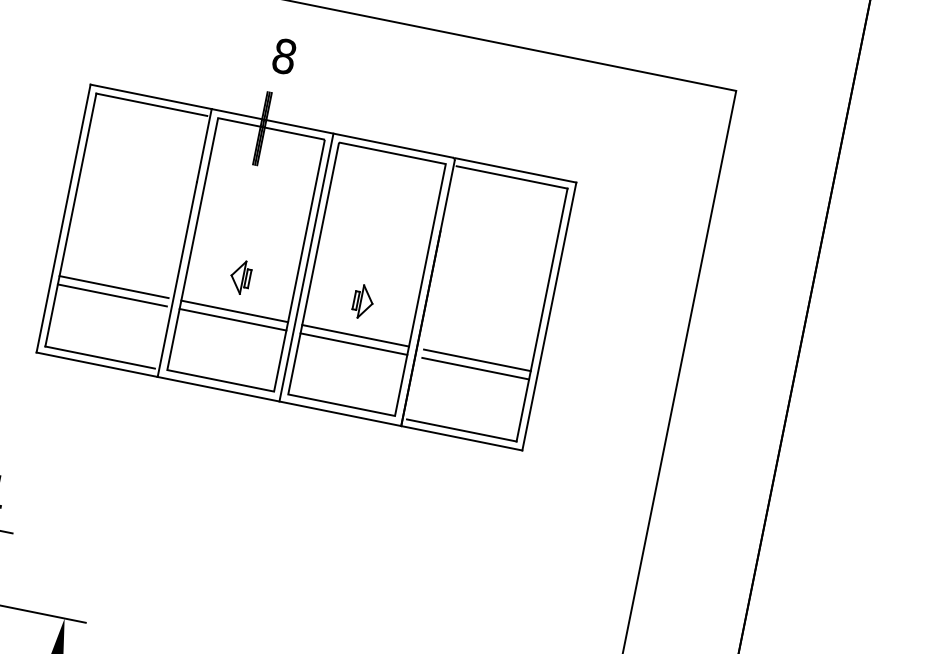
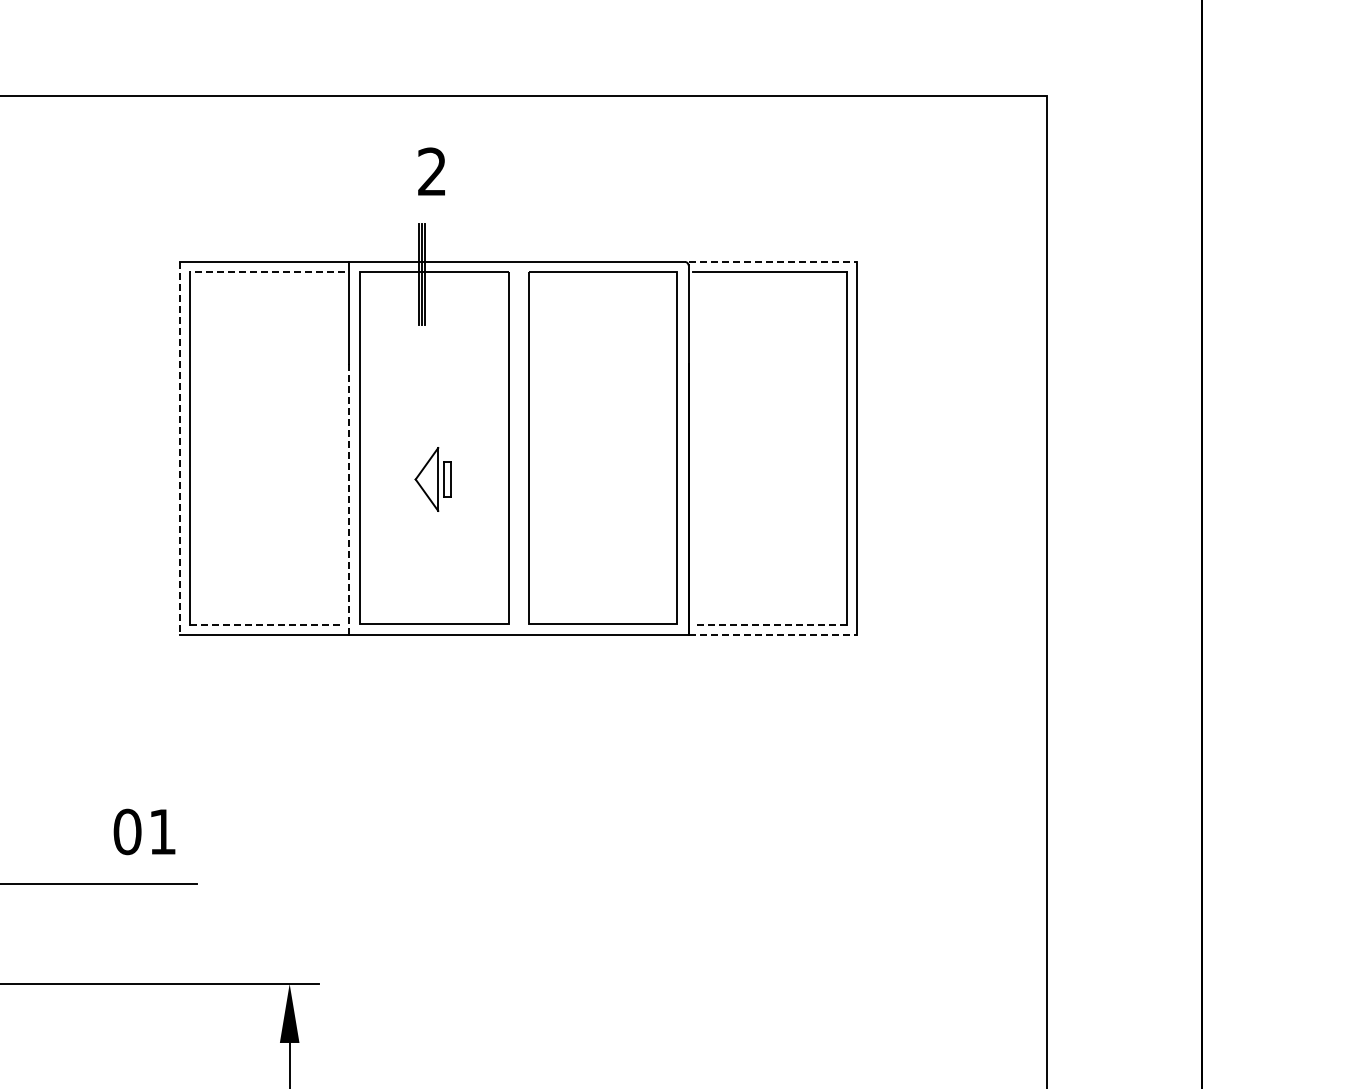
text: (283, 56) -> (431, 171), 8 -> 2
line: (151, 104) -> (267, 272), solid -> dashed
line: (516, 170) -> (773, 262), solid -> dashed
line: (63, 218) -> (180, 448), solid -> dashed
line: (306, 267) -> (518, 448), removed
part: (240, 277) -> (432, 479), size x1.4
line: (177, 279) -> (349, 499), solid -> dashed
line: (114, 286) -> (266, 526), removed
line: (112, 295) -> (266, 538), removed
part: (363, 302) -> (604, 479), removed
line: (234, 311) -> (434, 526), removed
line: (233, 319) -> (434, 538), removed
line: (355, 335) -> (602, 526), removed
line: (353, 344) -> (602, 538), removed
line: (100, 357) -> (267, 624), solid -> dashed
line: (477, 360) -> (772, 526), removed
line: (475, 368) -> (772, 538), removed
line: (461, 430) -> (770, 624), solid -> dashed
line: (462, 438) -> (773, 635), solid -> dashed

